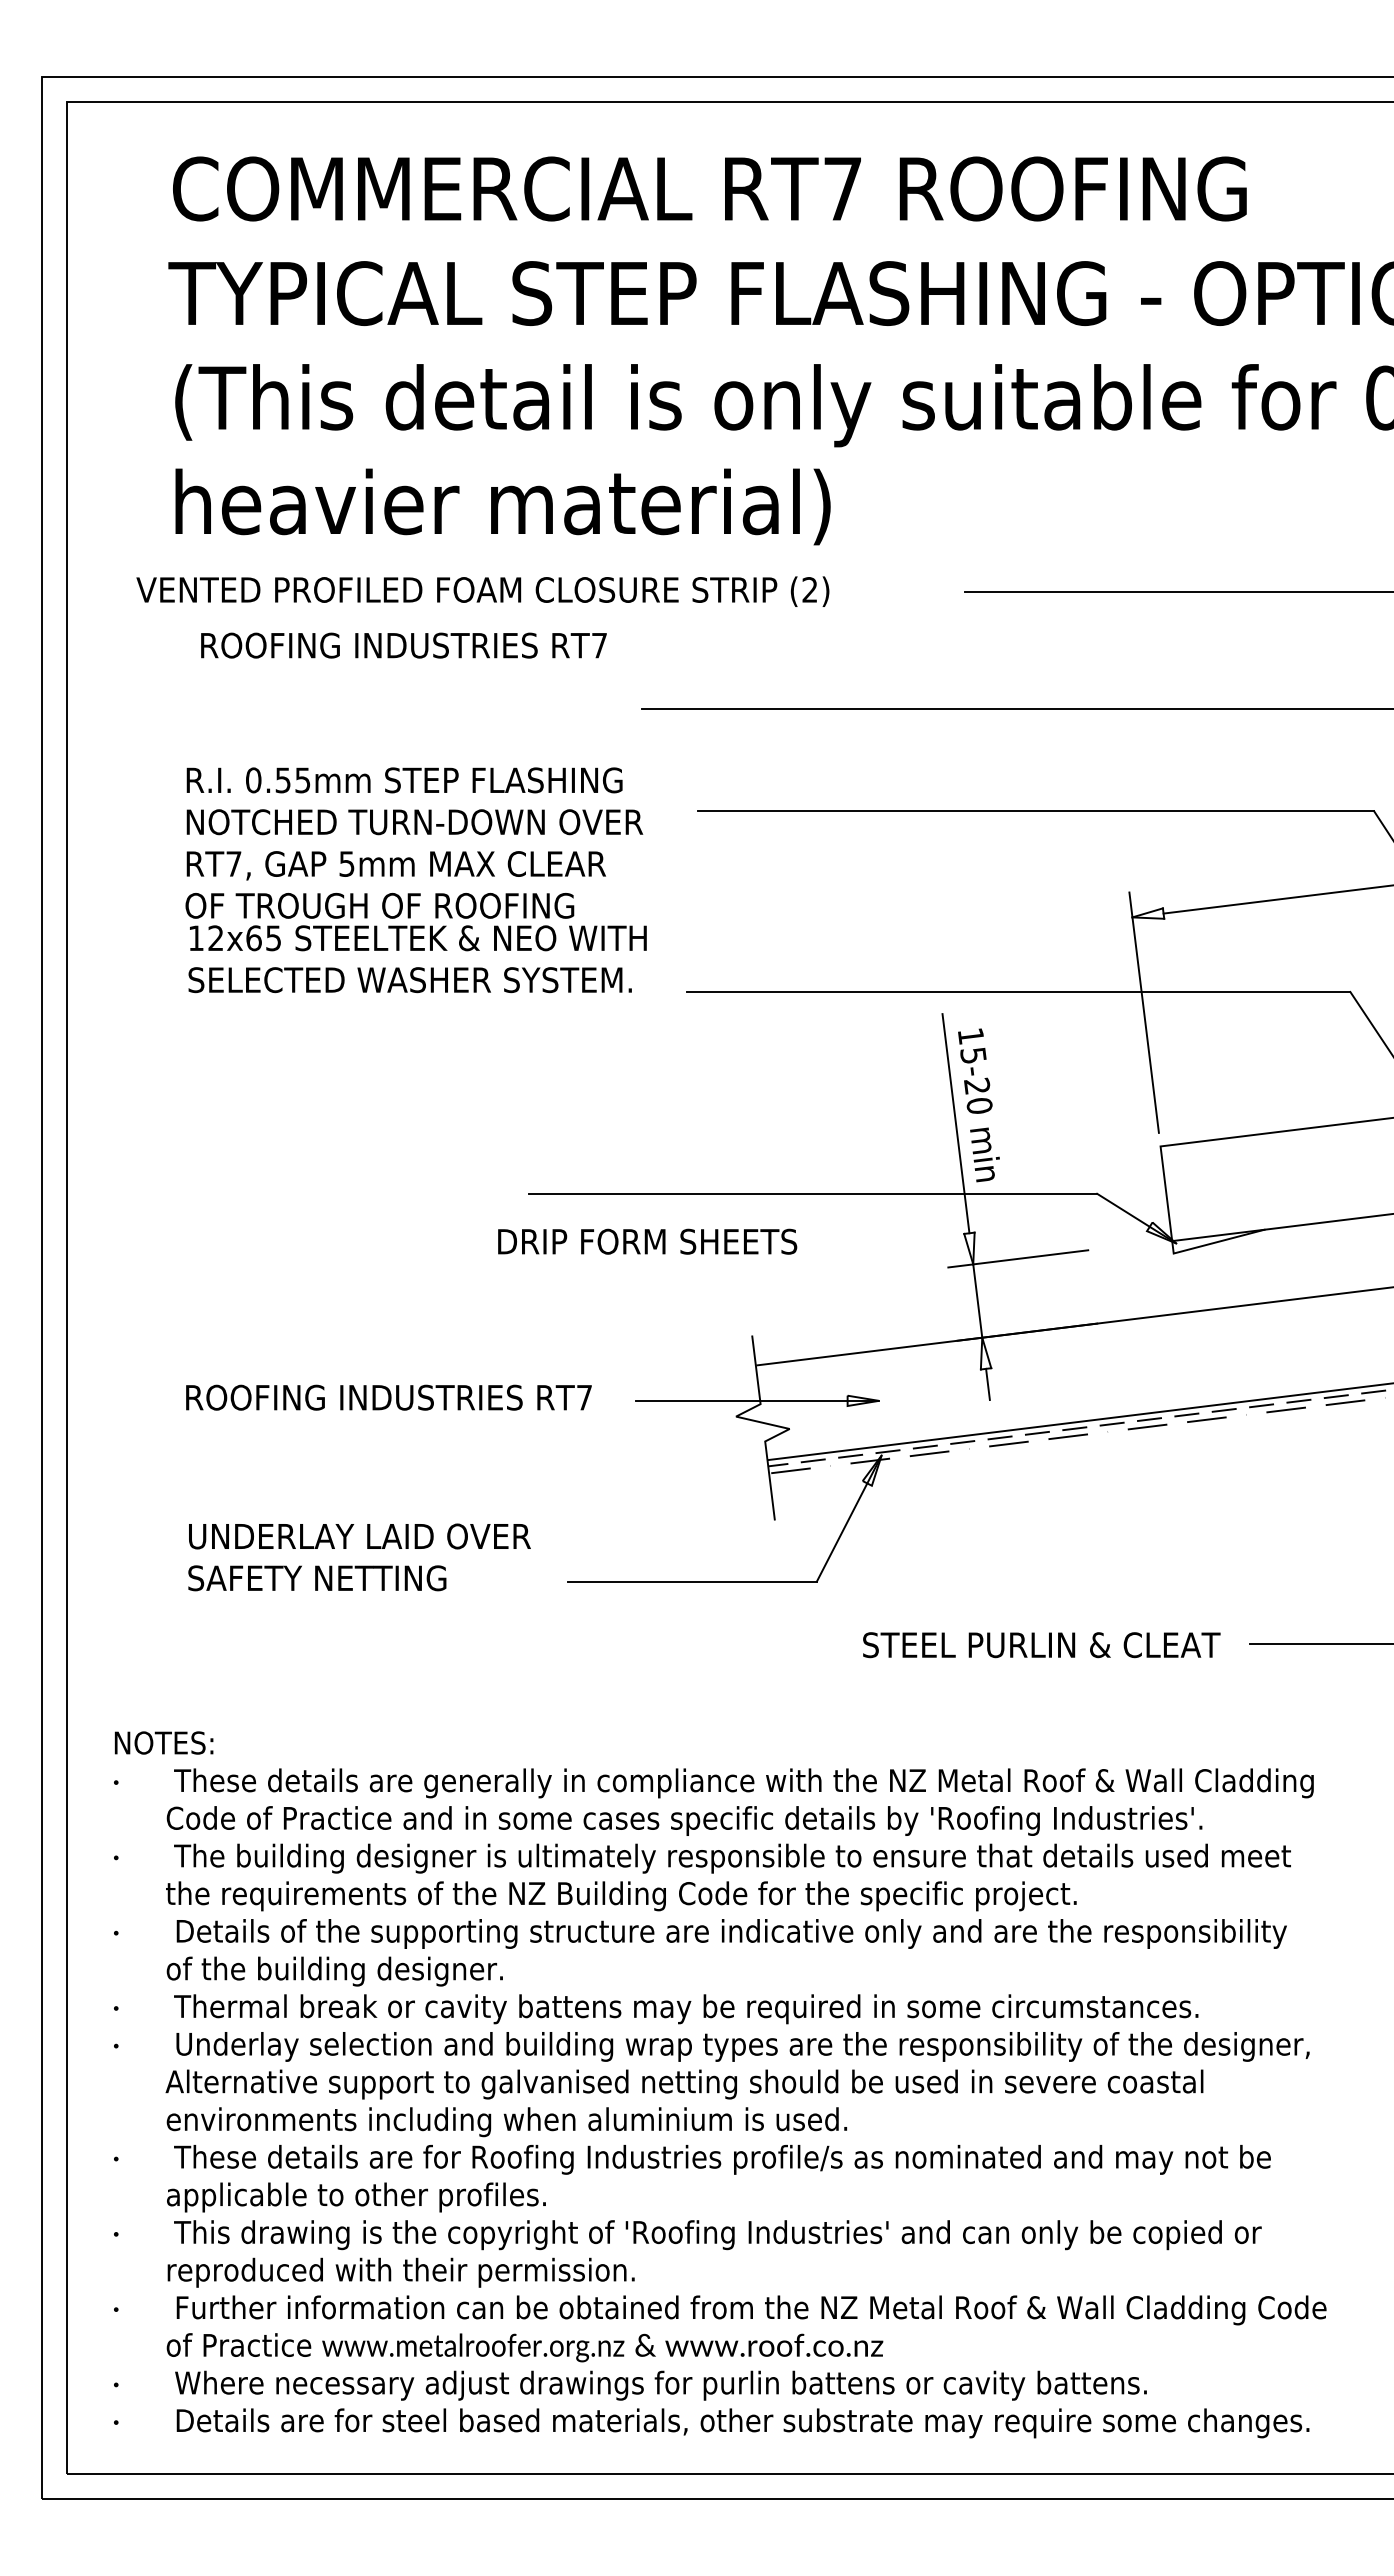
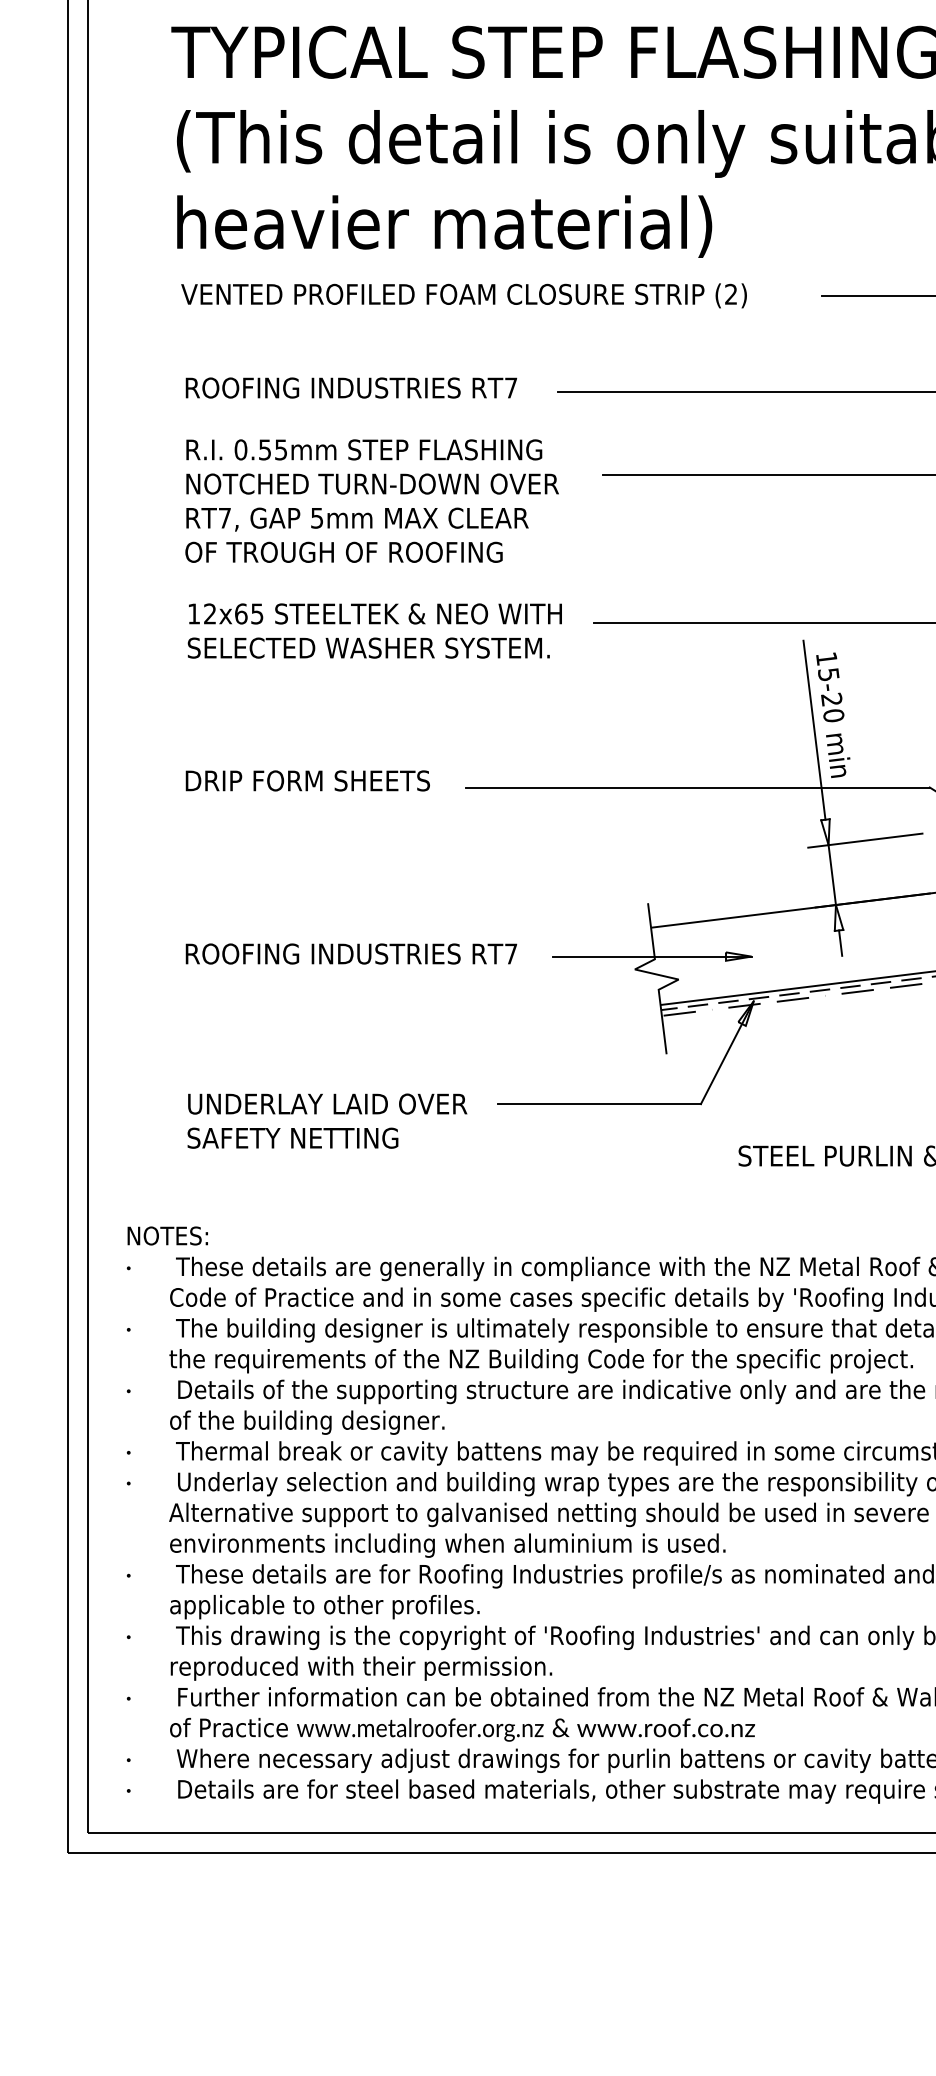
text: (482, 591) -> (463, 295), moved
text: (403, 645) -> (351, 387), moved
text: (417, 959) -> (374, 631), moved
text: (647, 1241) -> (307, 780), moved
text: (359, 1557) -> (327, 1121), moved

